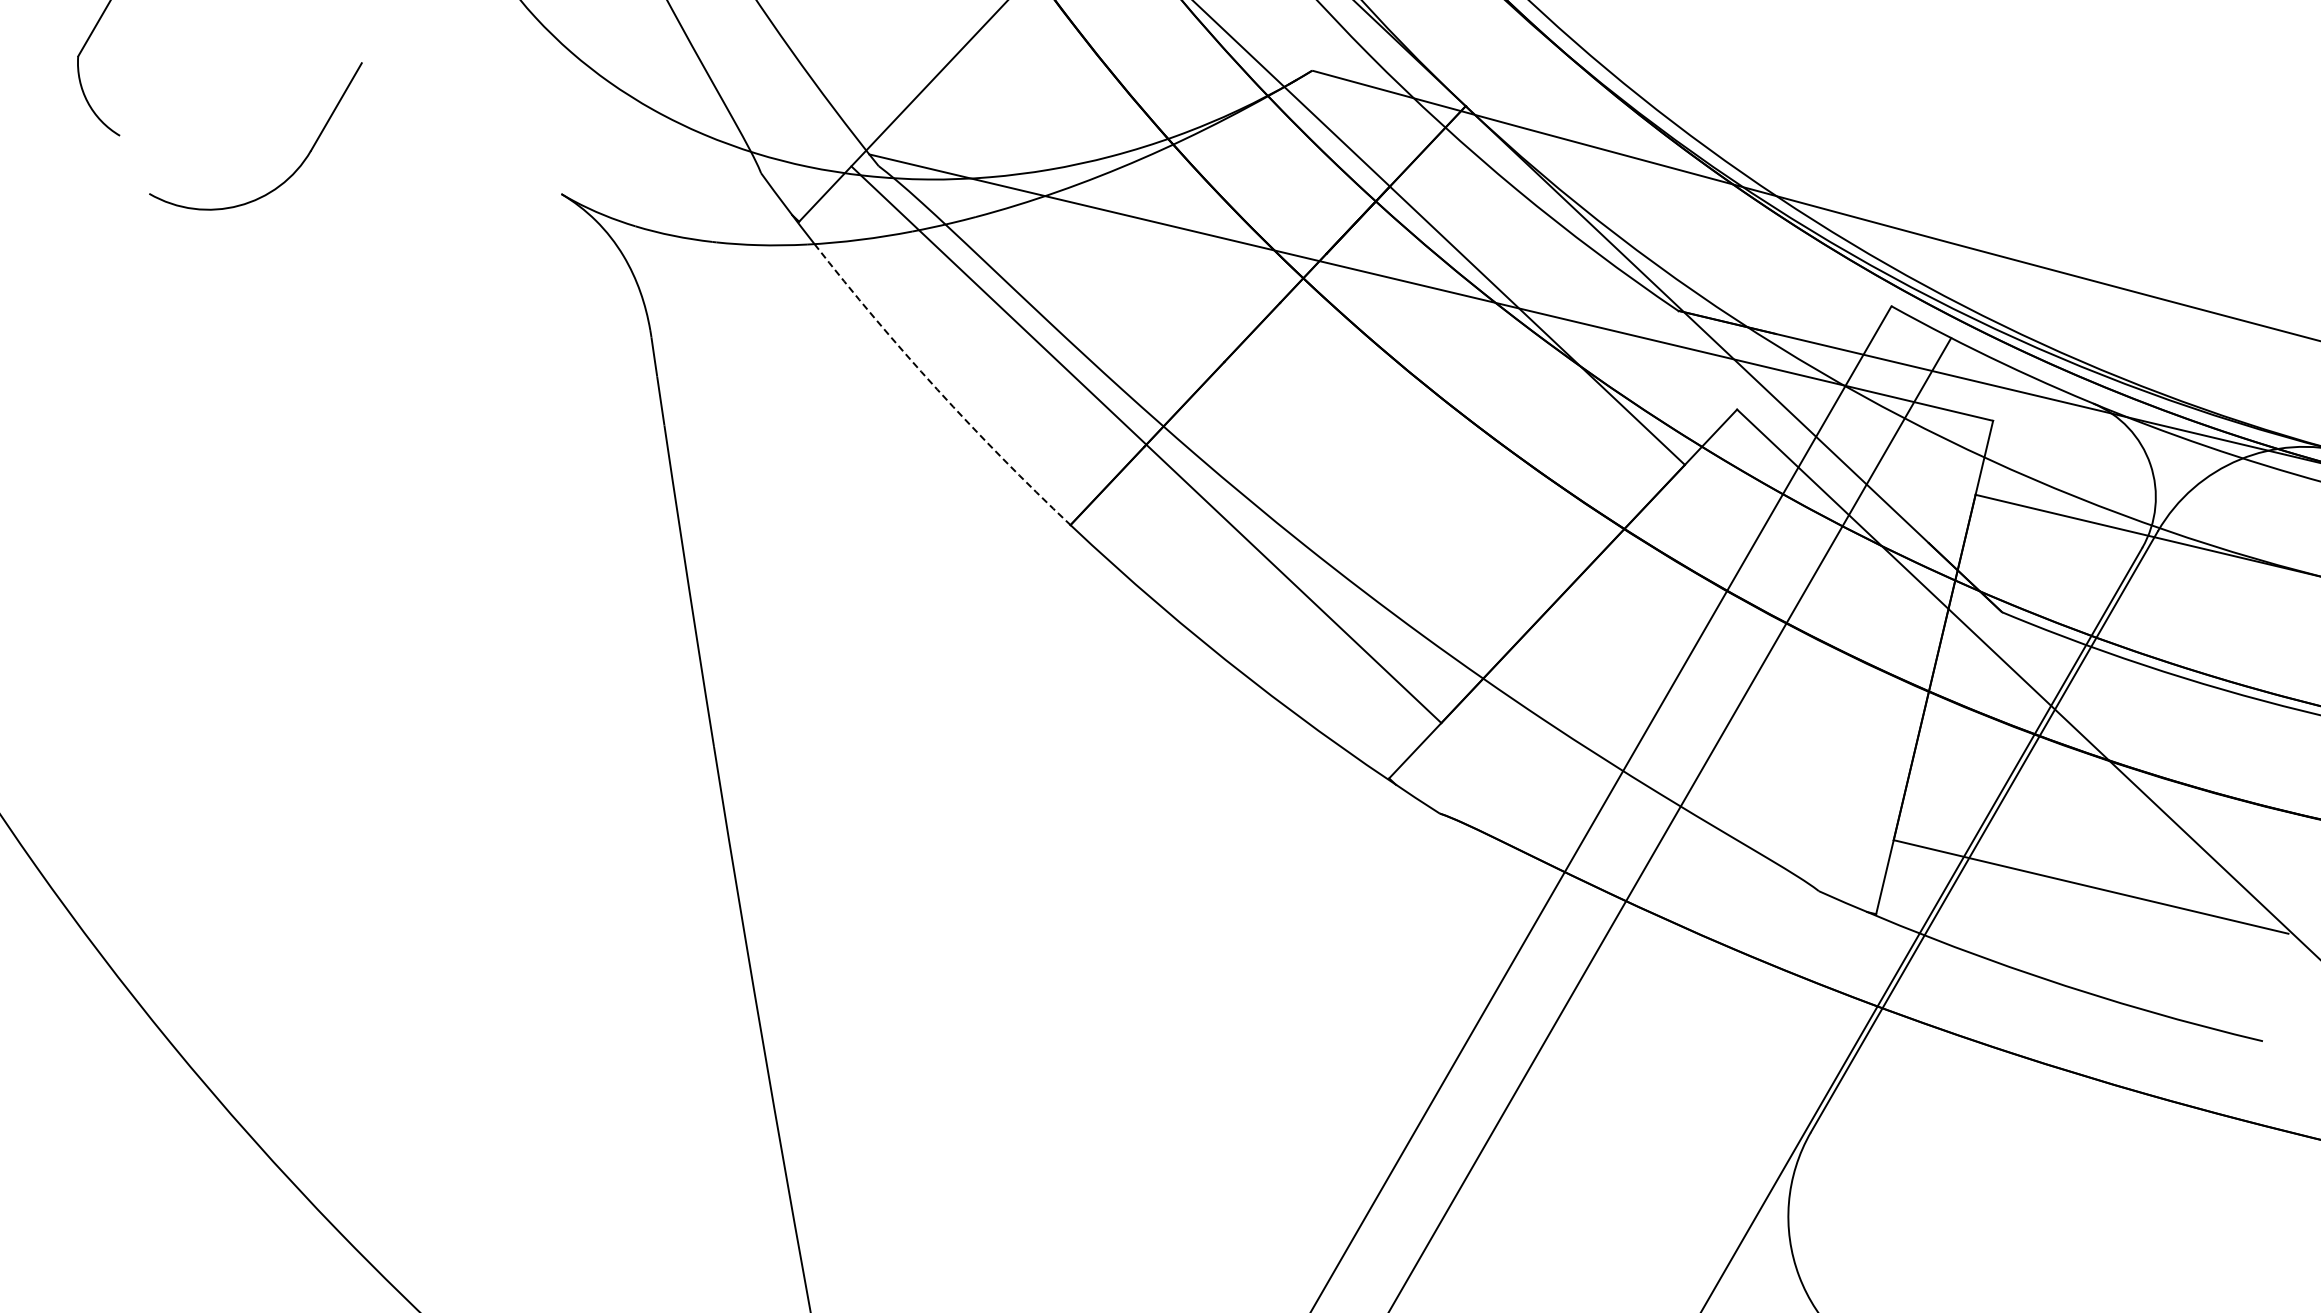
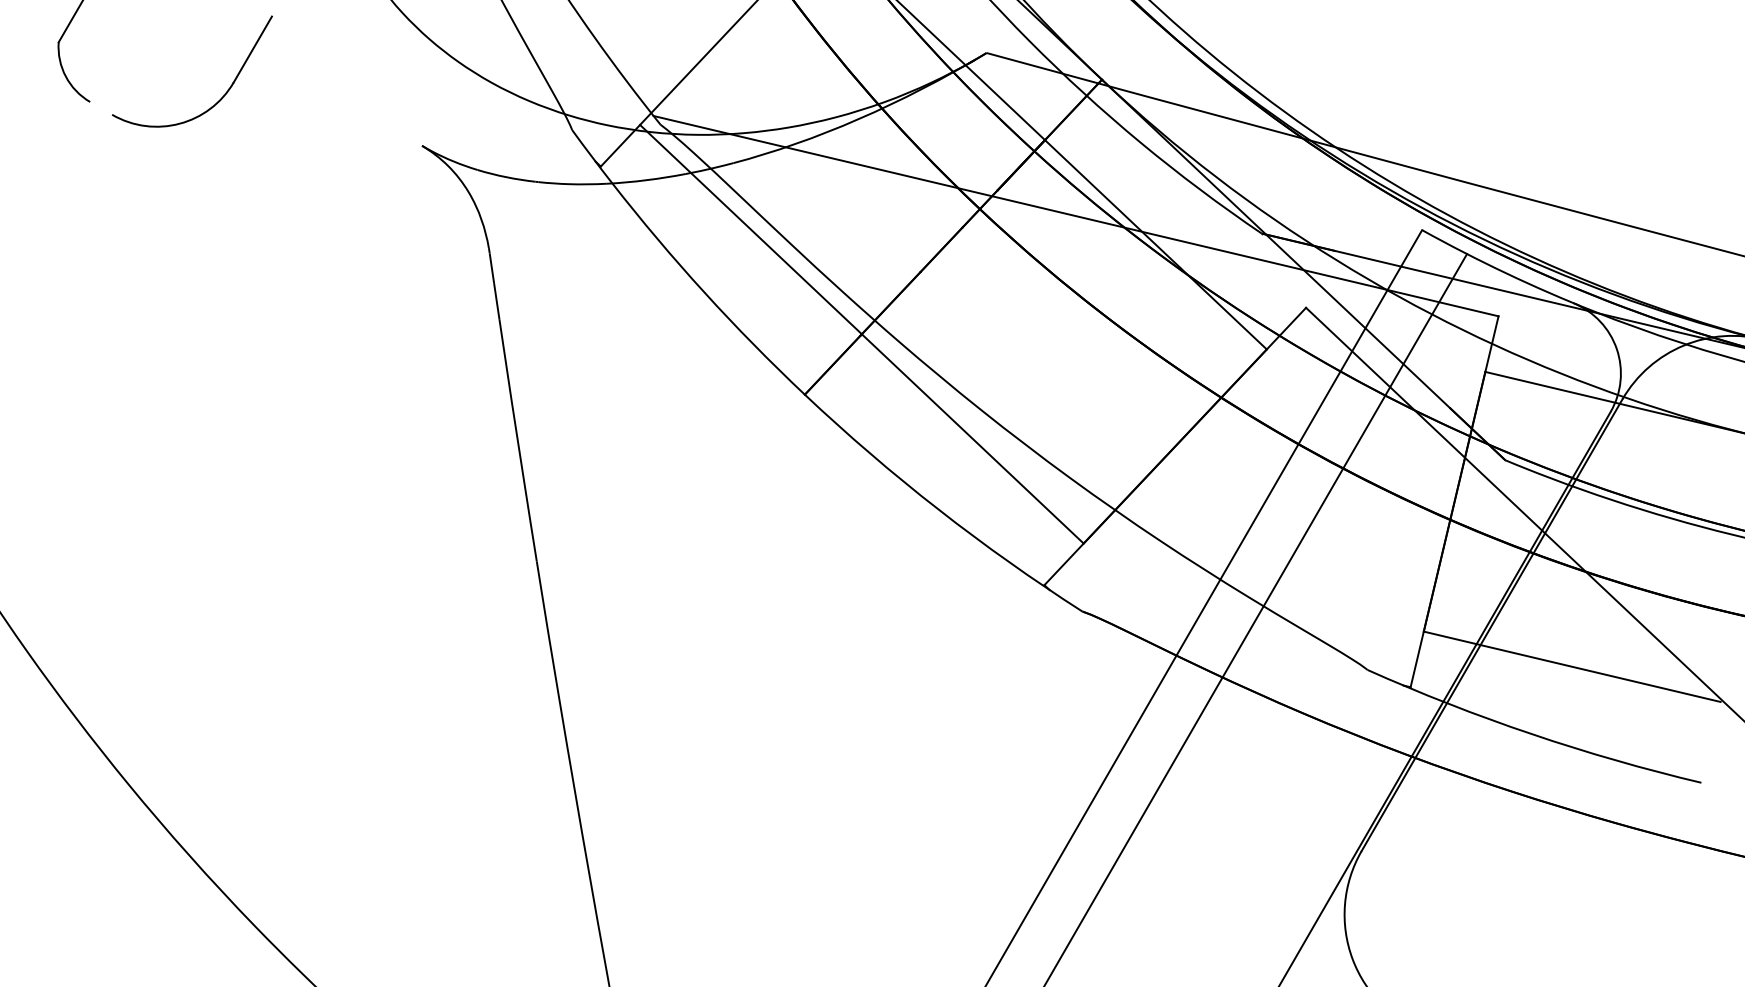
part: (297, 167) -> (223, 94), moved
arc: (937, 389) -> (704, 292), dashed -> solid

